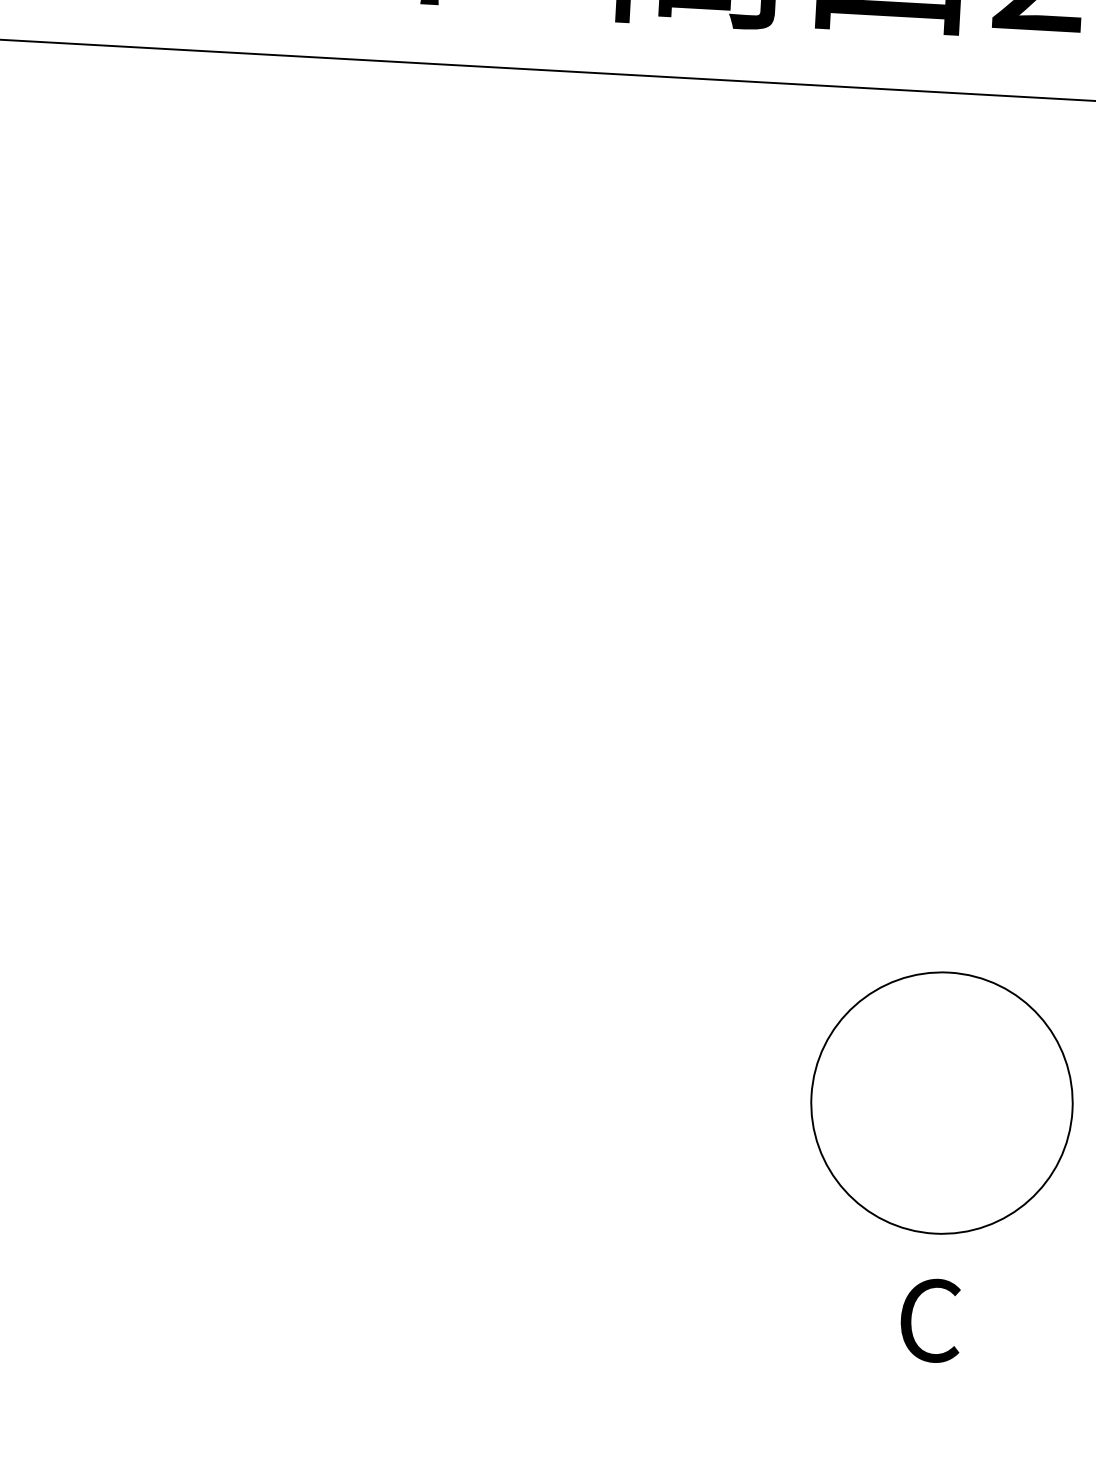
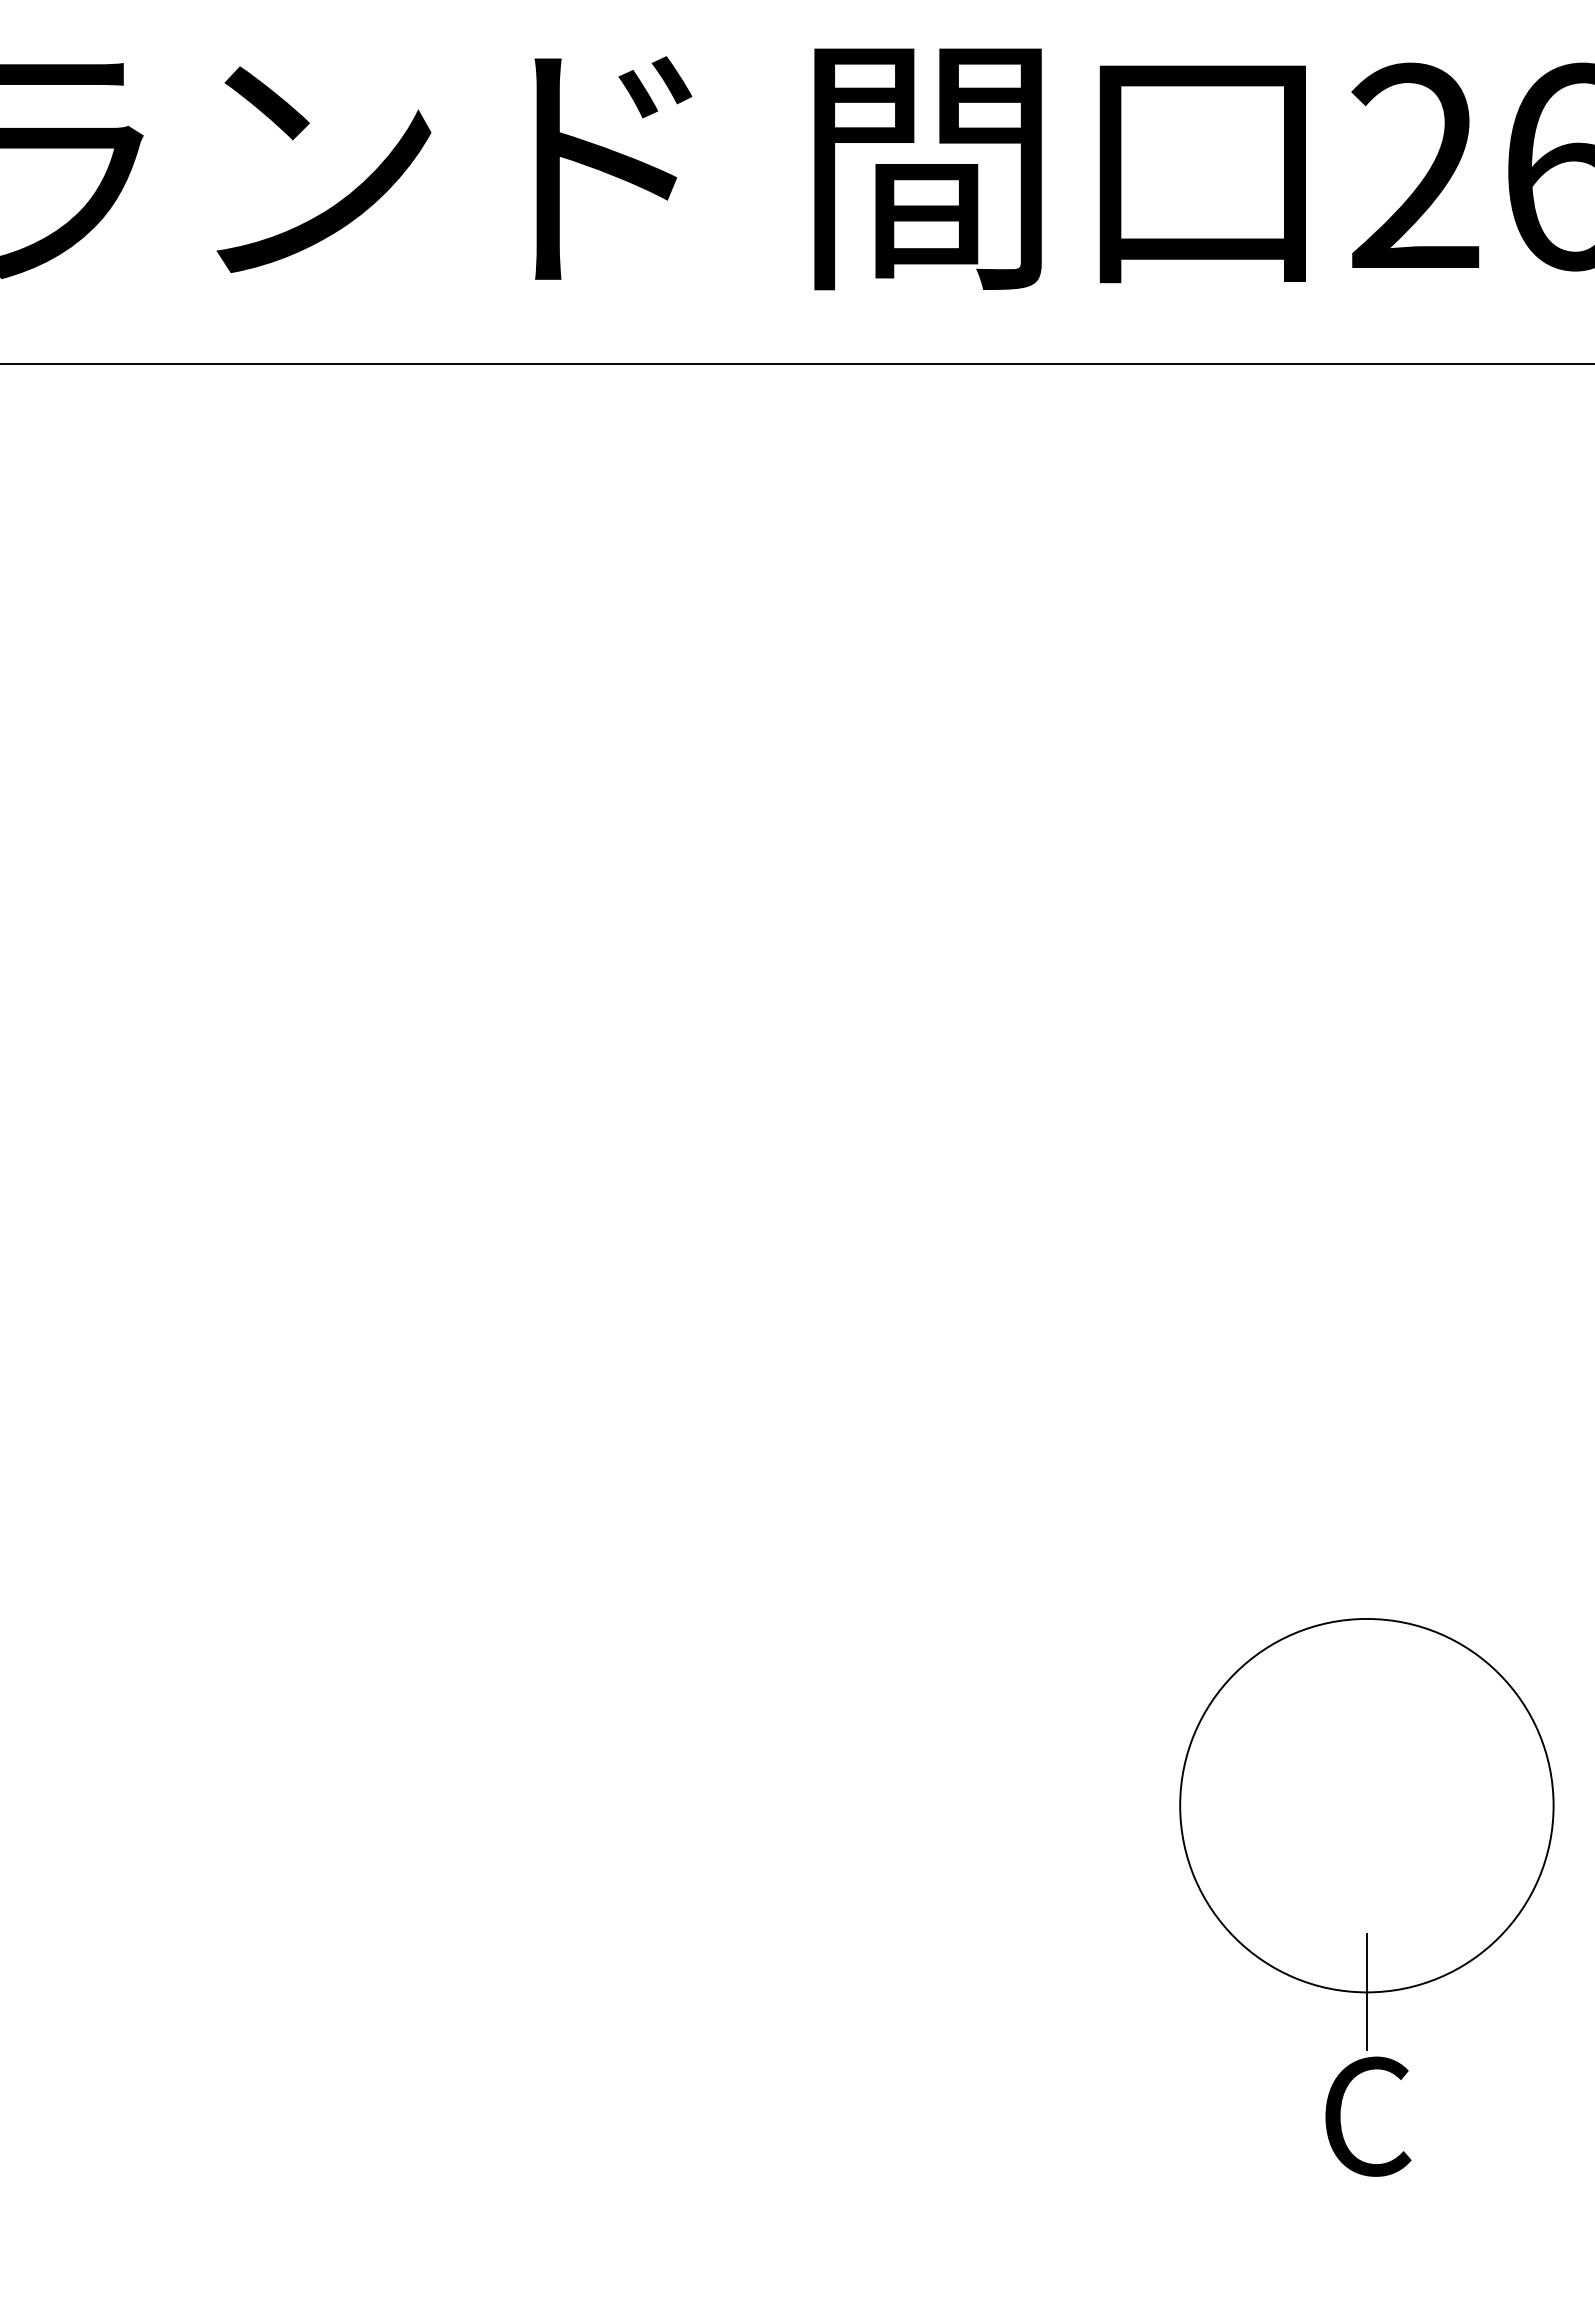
line: (934, 1233) -> (1366, 1992), added

